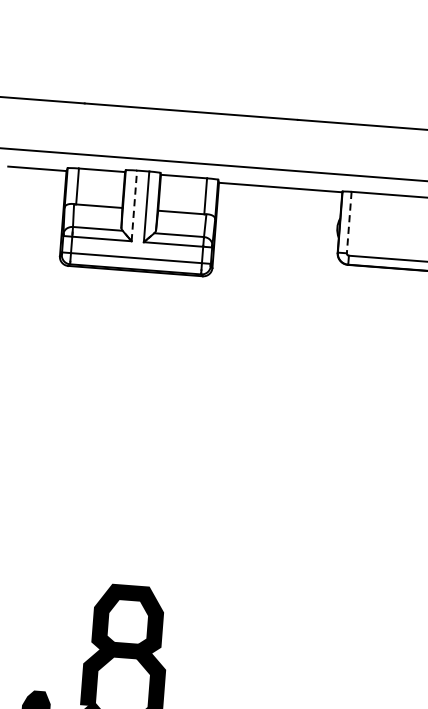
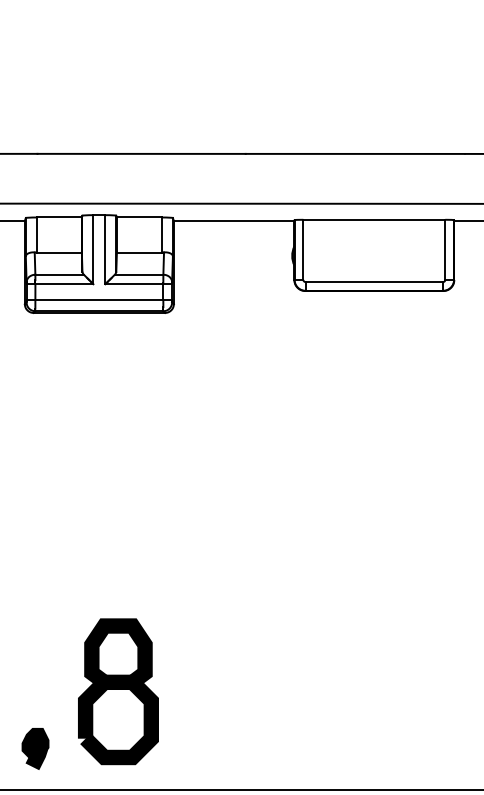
line: (134, 205) -> (93, 249), dashed -> solid
line: (349, 223) -> (303, 250), dashed -> solid

